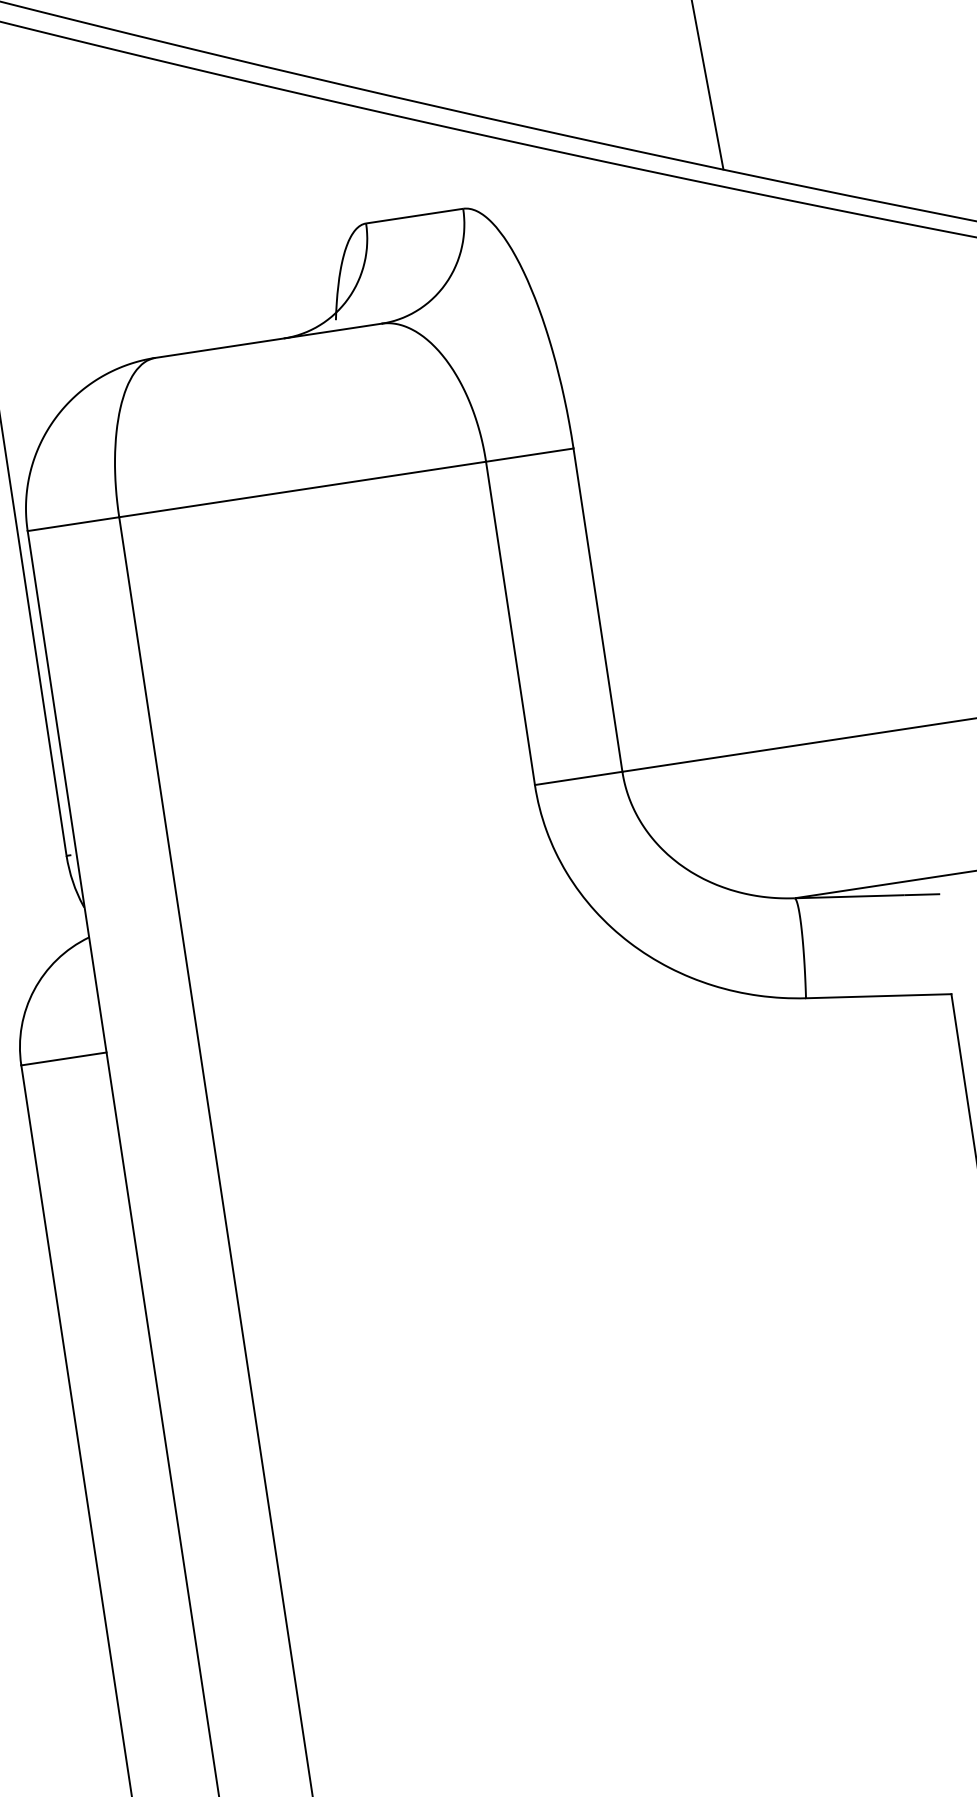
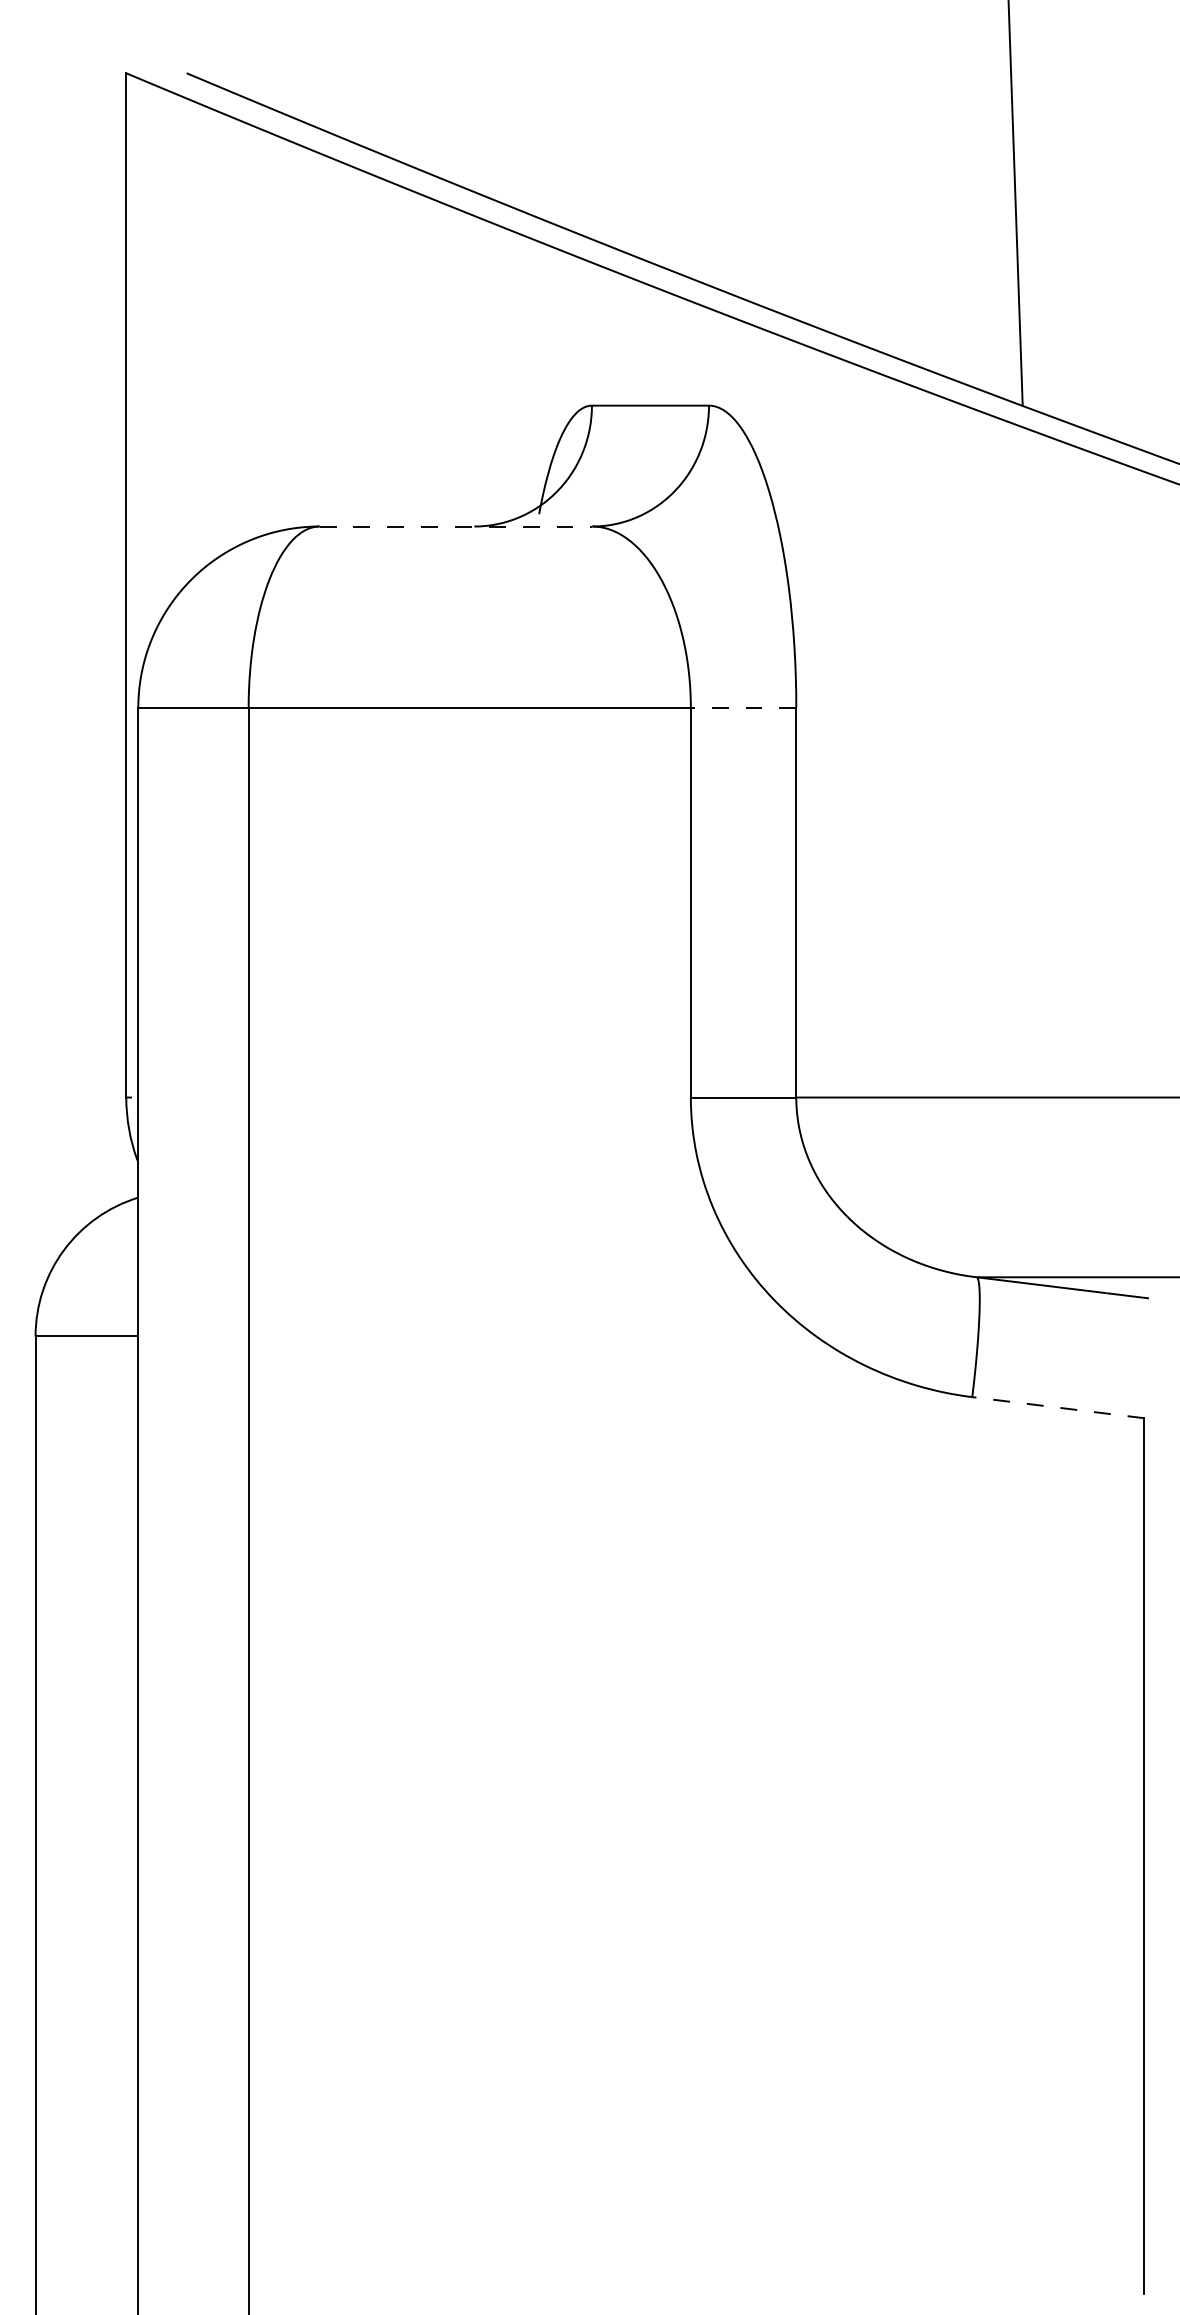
line: (268, 340) -> (456, 526), solid -> dashed
line: (529, 454) -> (743, 707), solid -> dashed
line: (878, 996) -> (1058, 1407), solid -> dashed

